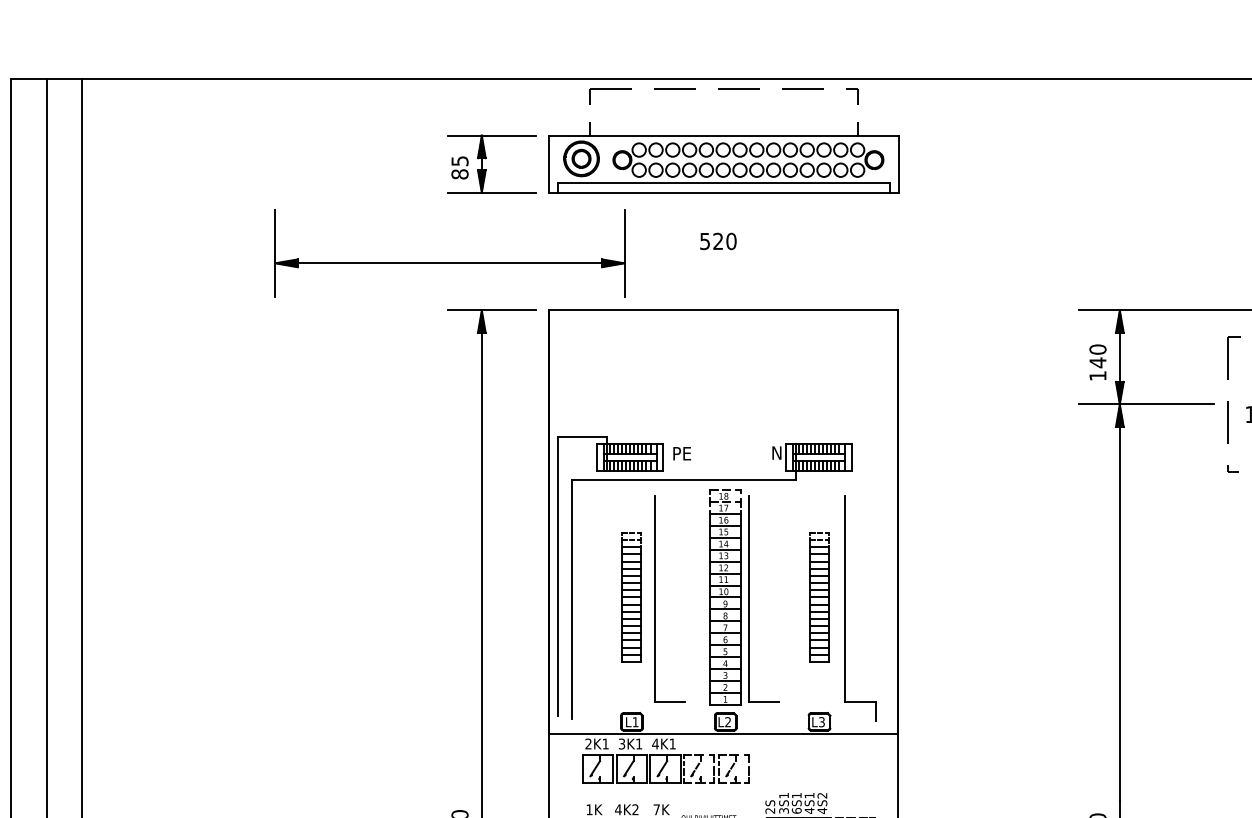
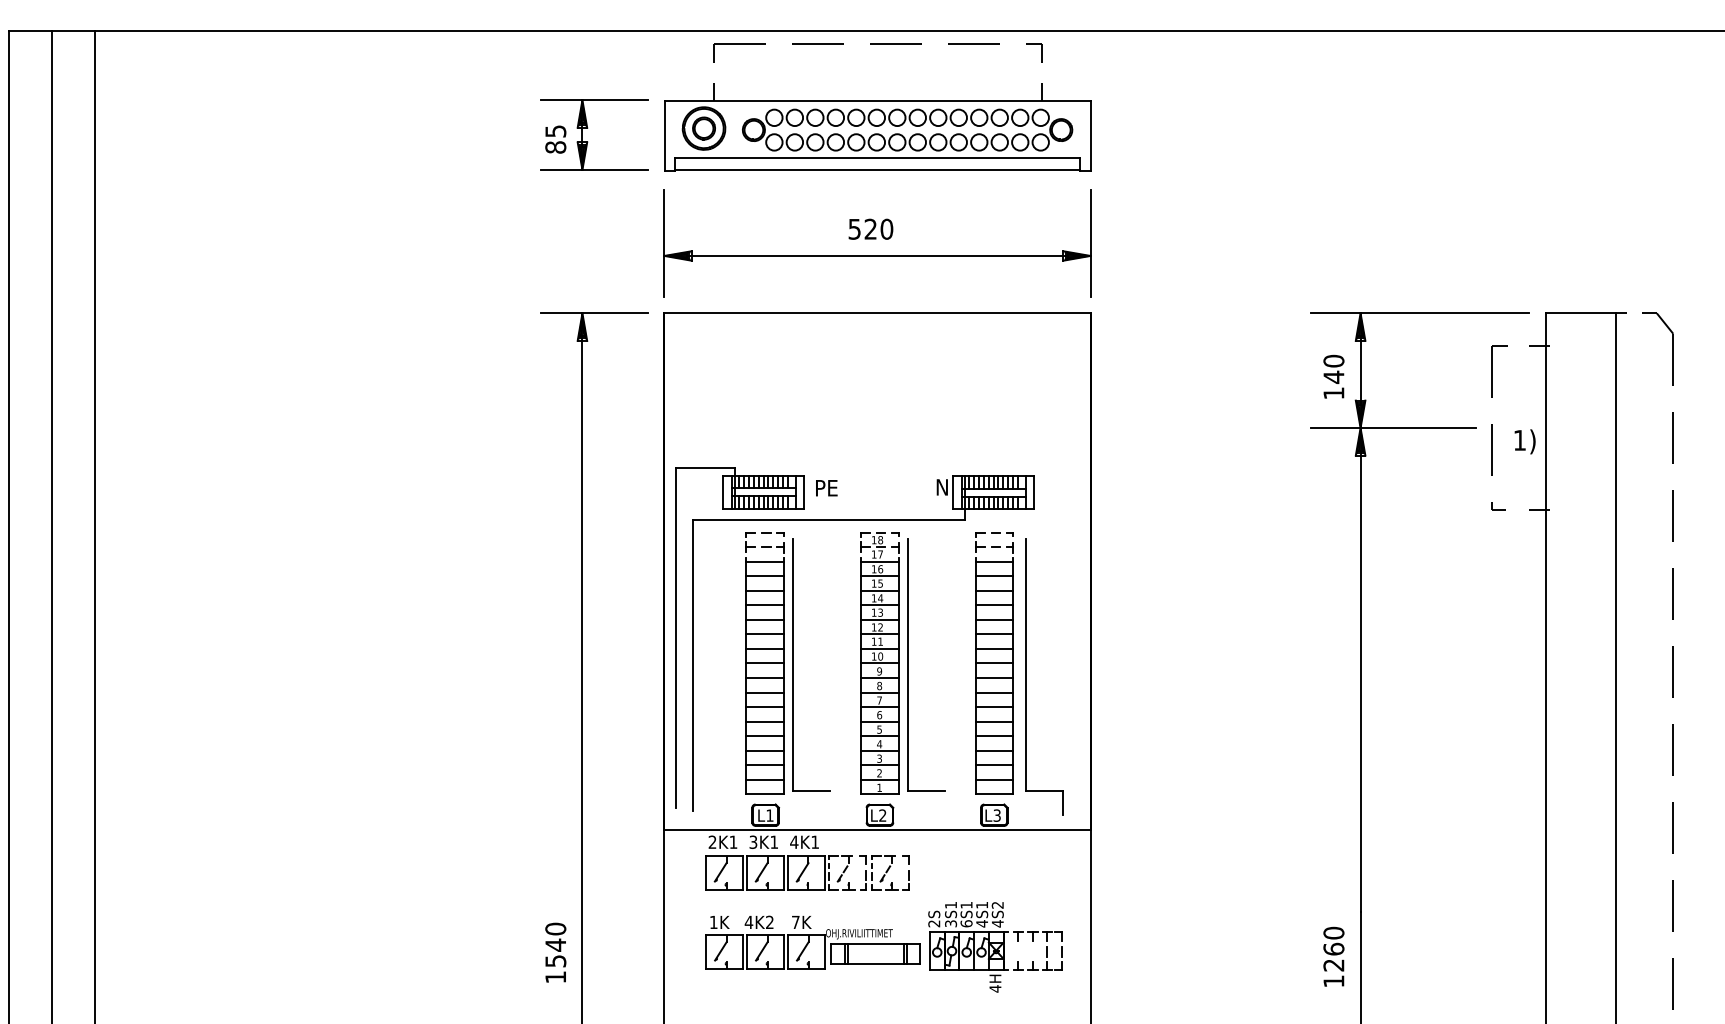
part: (449, 262) -> (877, 255), moved
part: (631, 597) -> (764, 663), size x1.67
part: (819, 597) -> (994, 663), size x1.67

